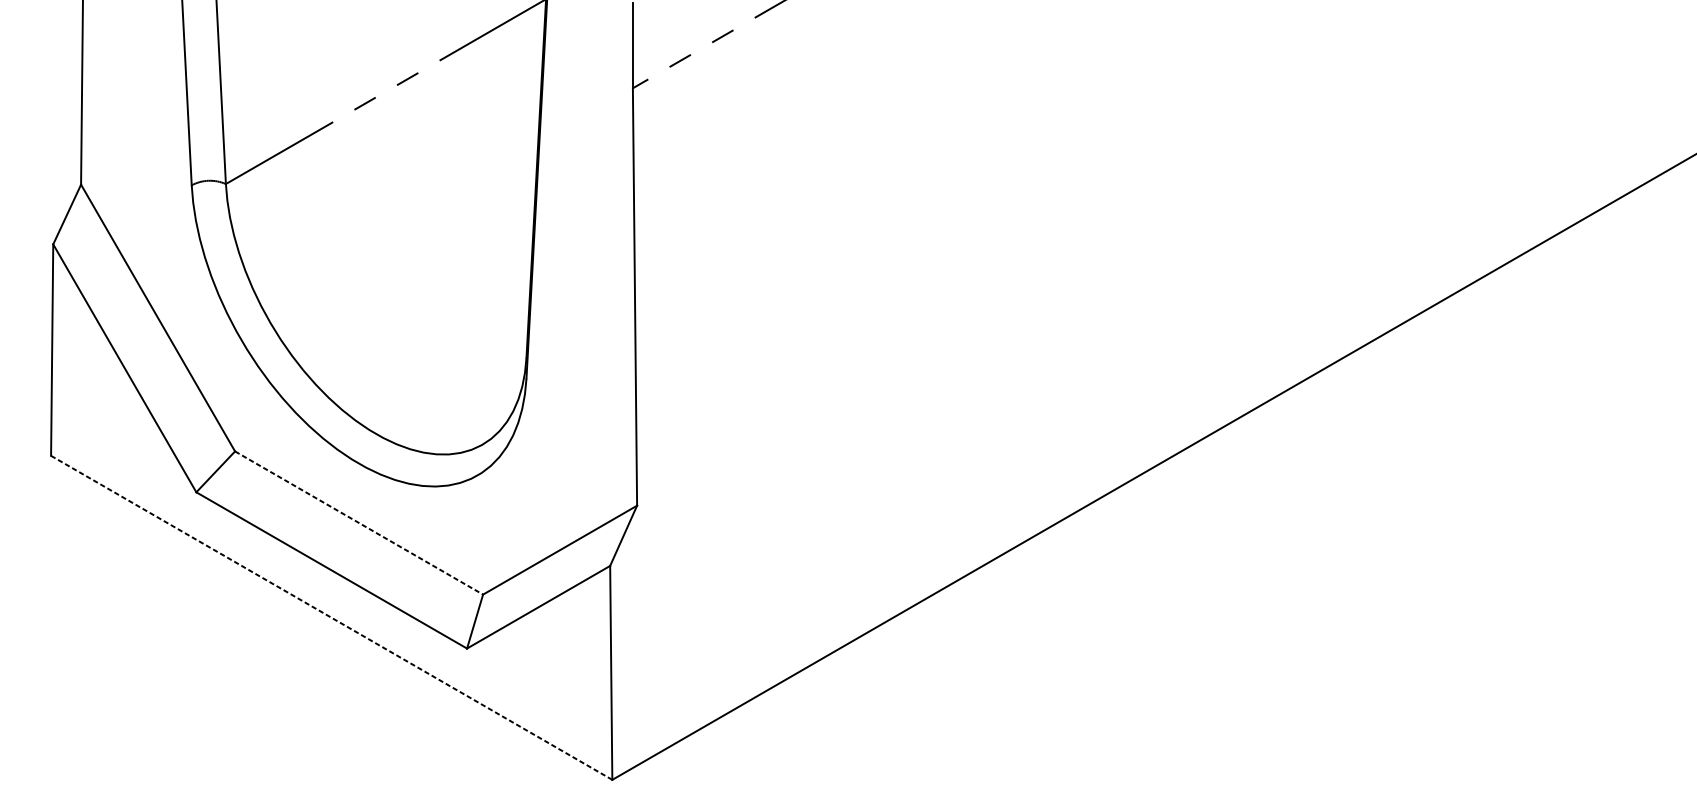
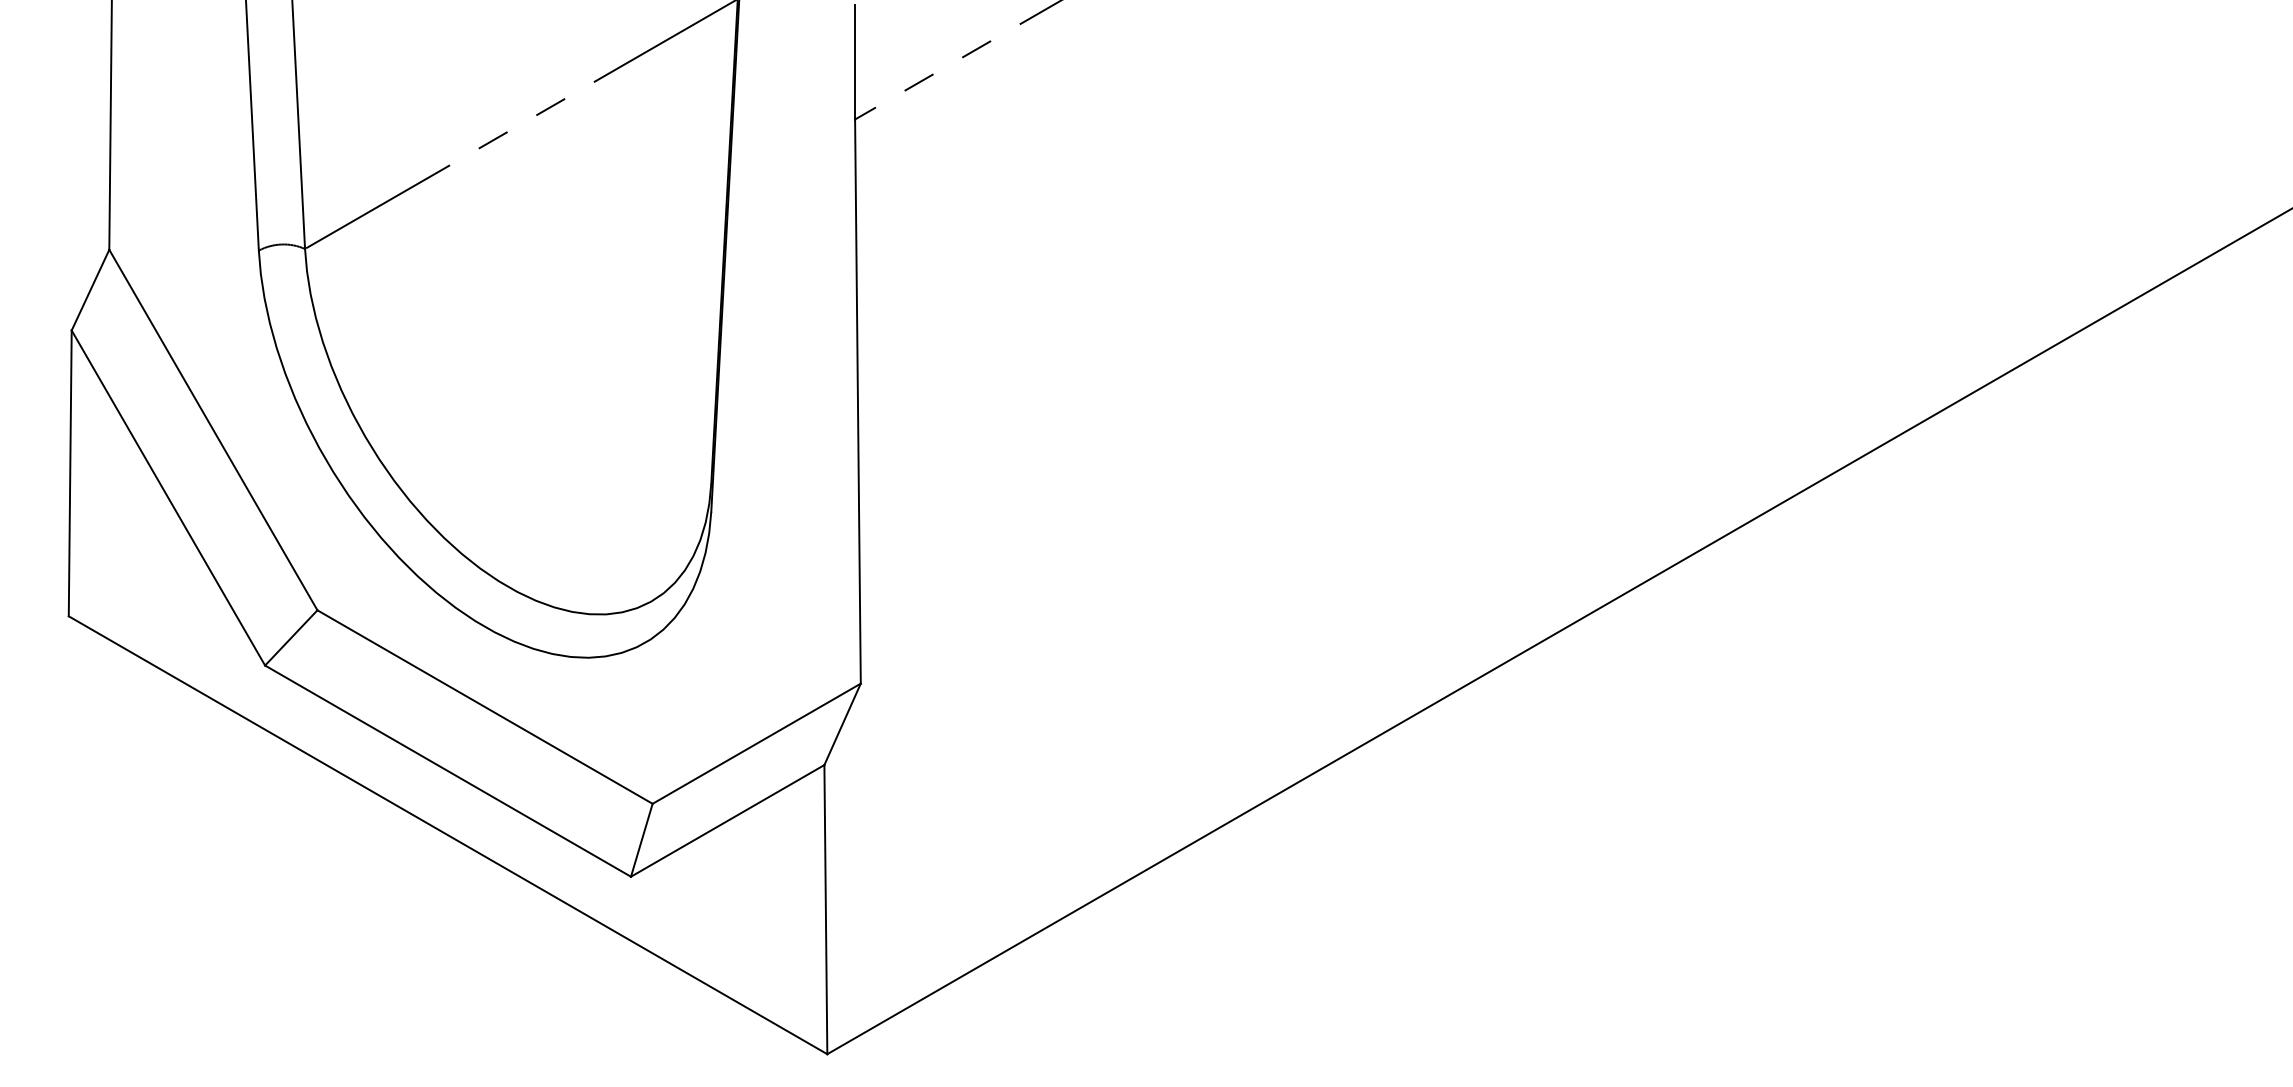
line: (359, 523) -> (485, 707), dashed -> solid
line: (332, 618) -> (448, 835), dashed -> solid

